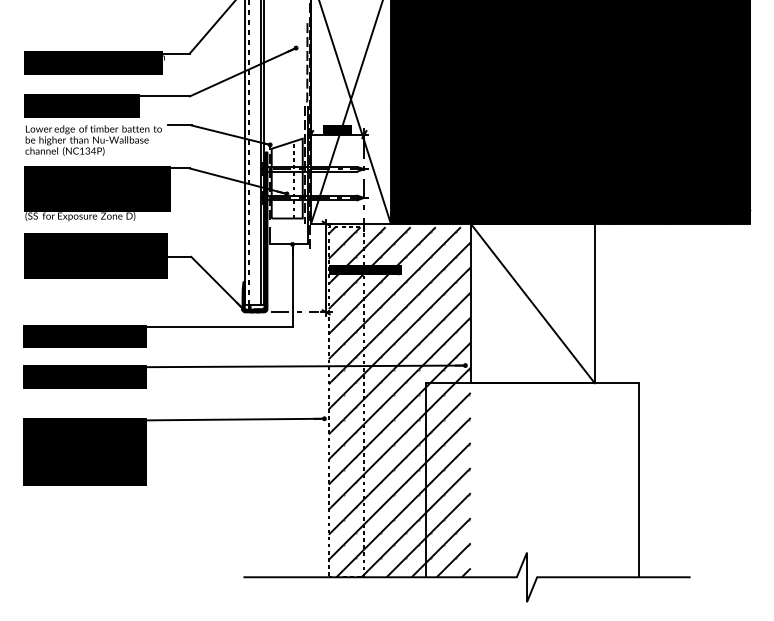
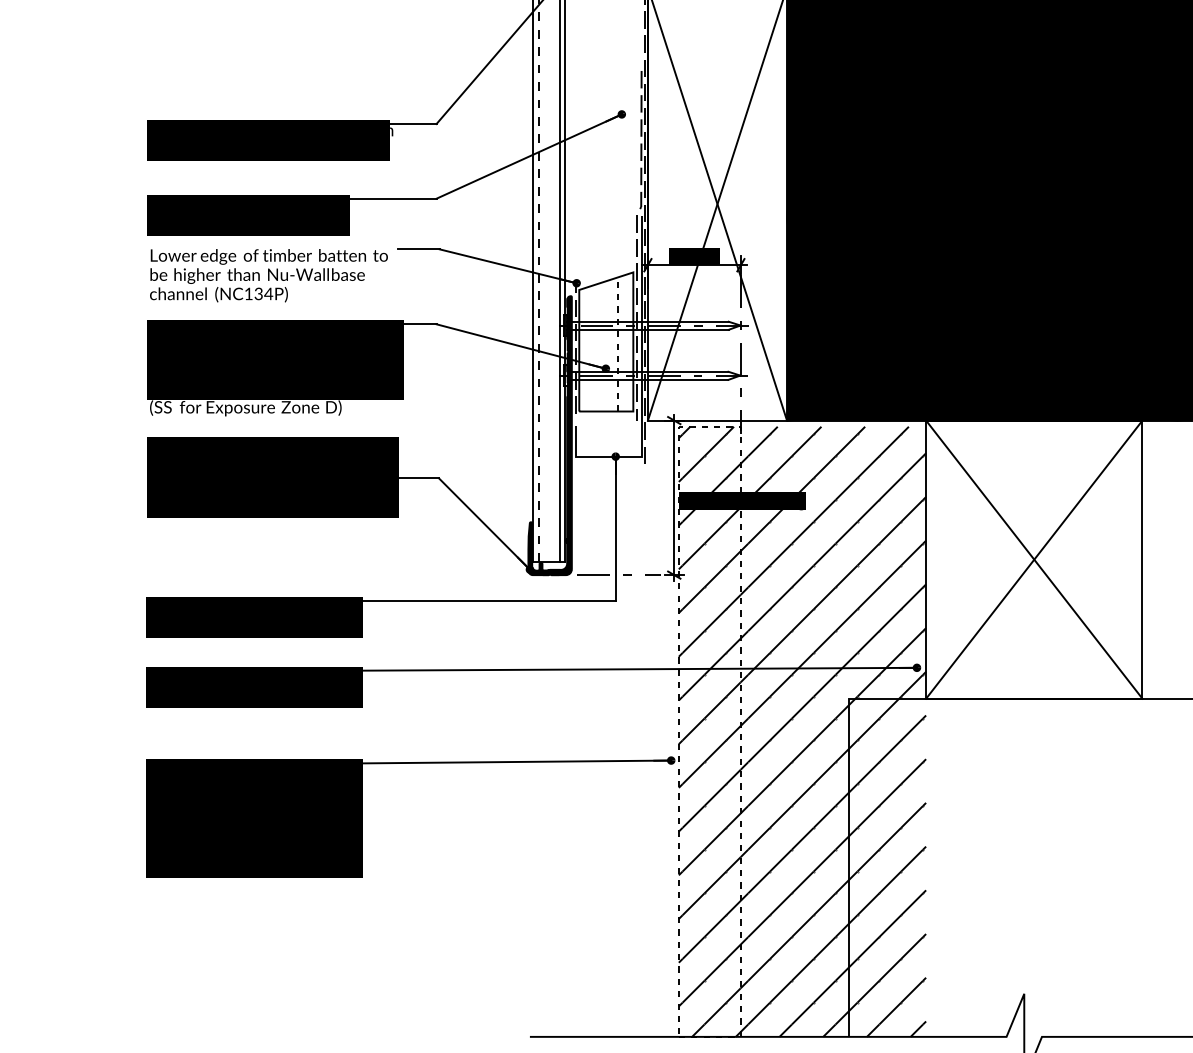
line: (532, 303) -> (1033, 559), added

